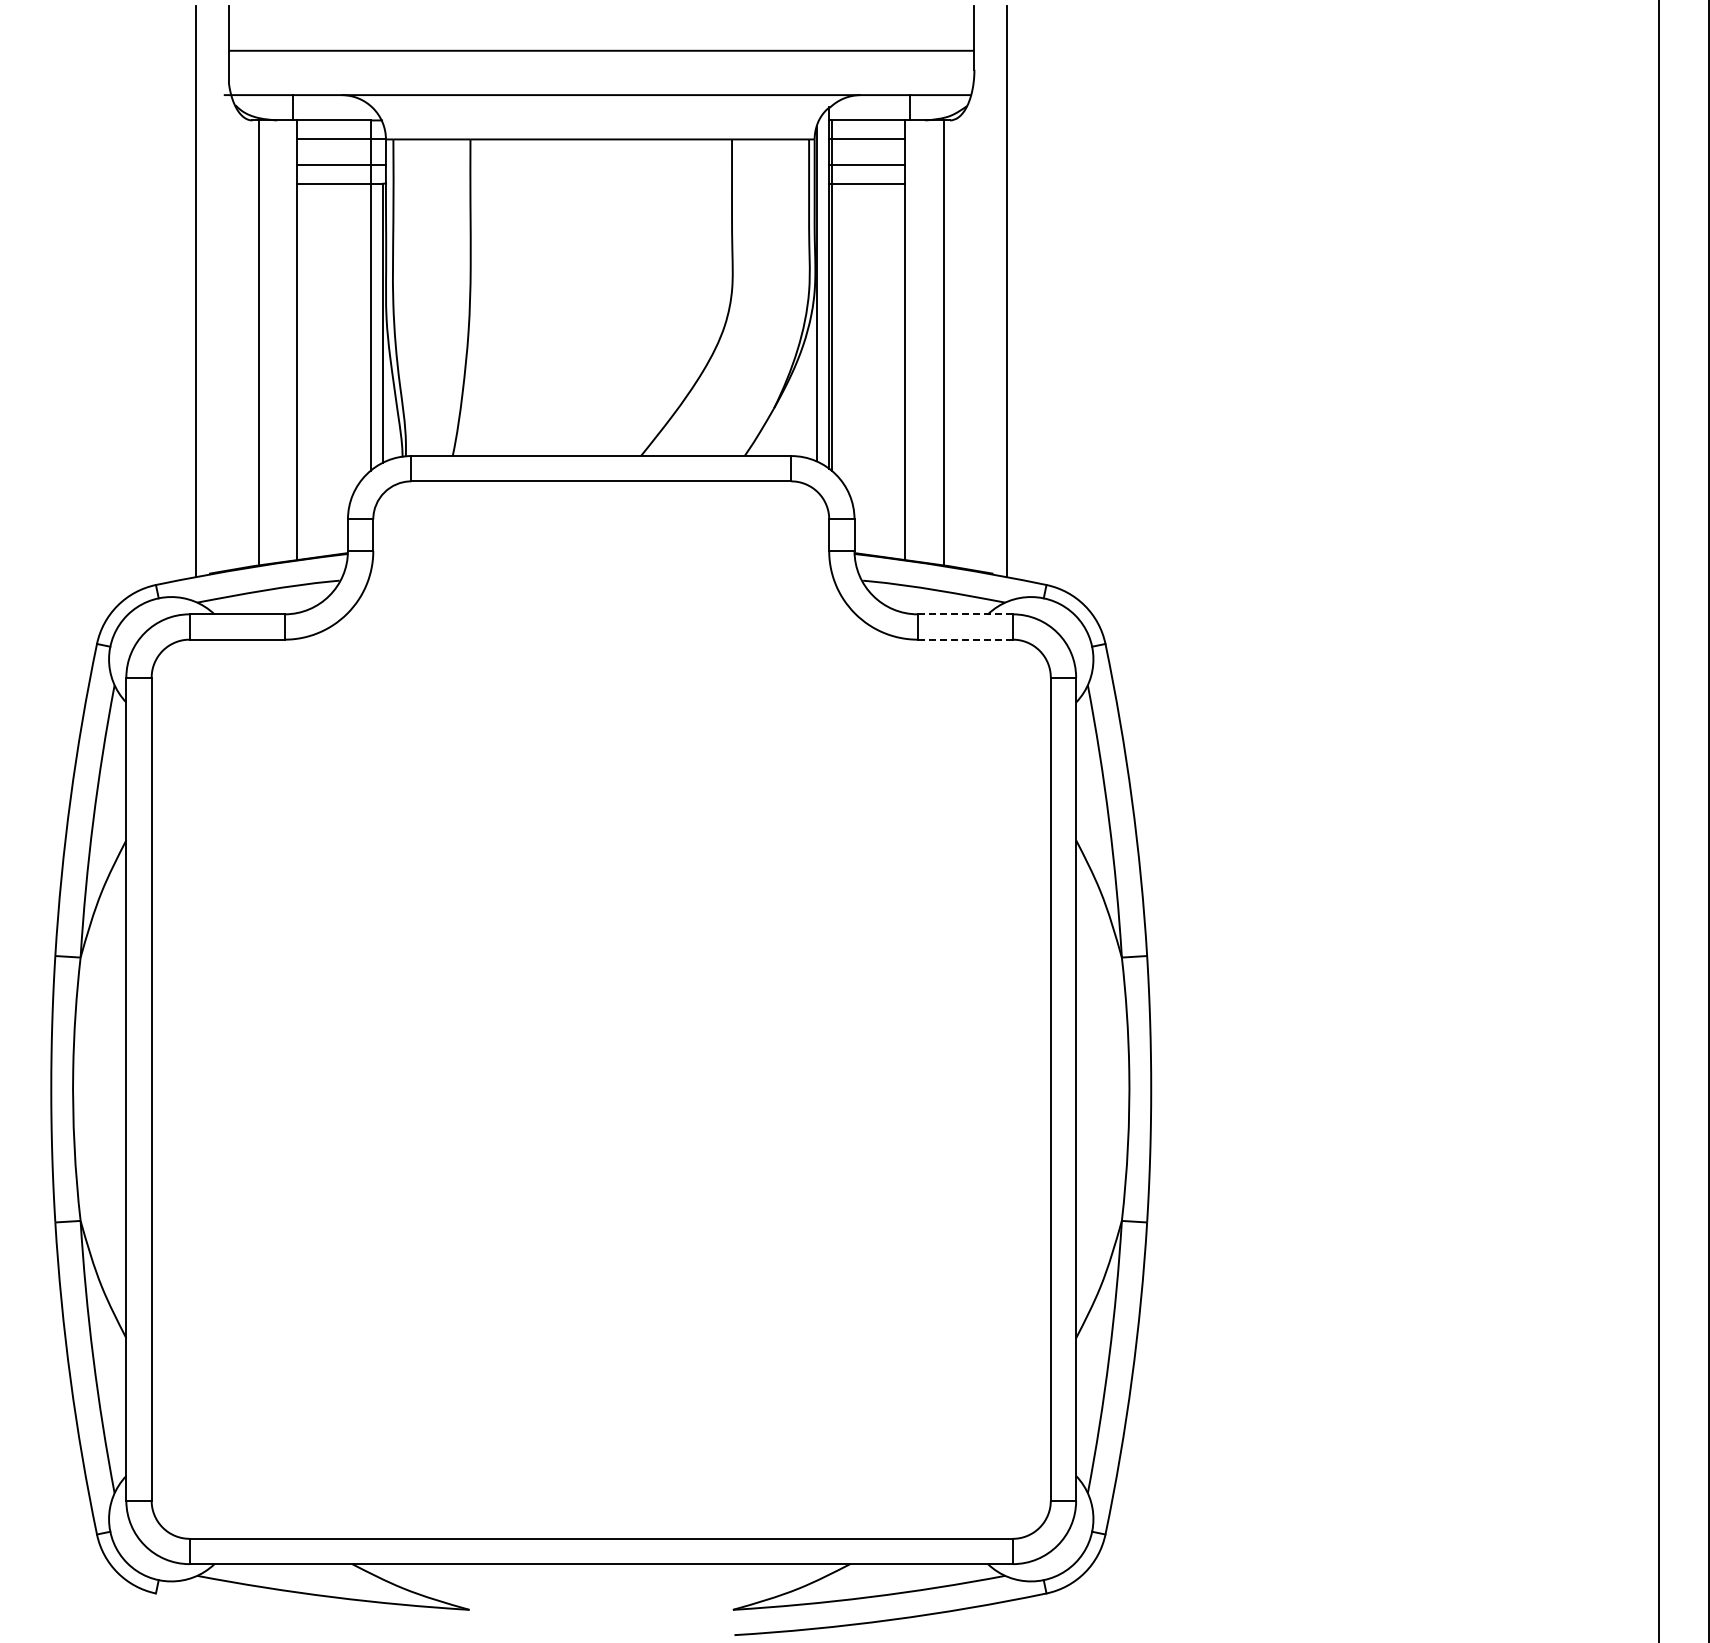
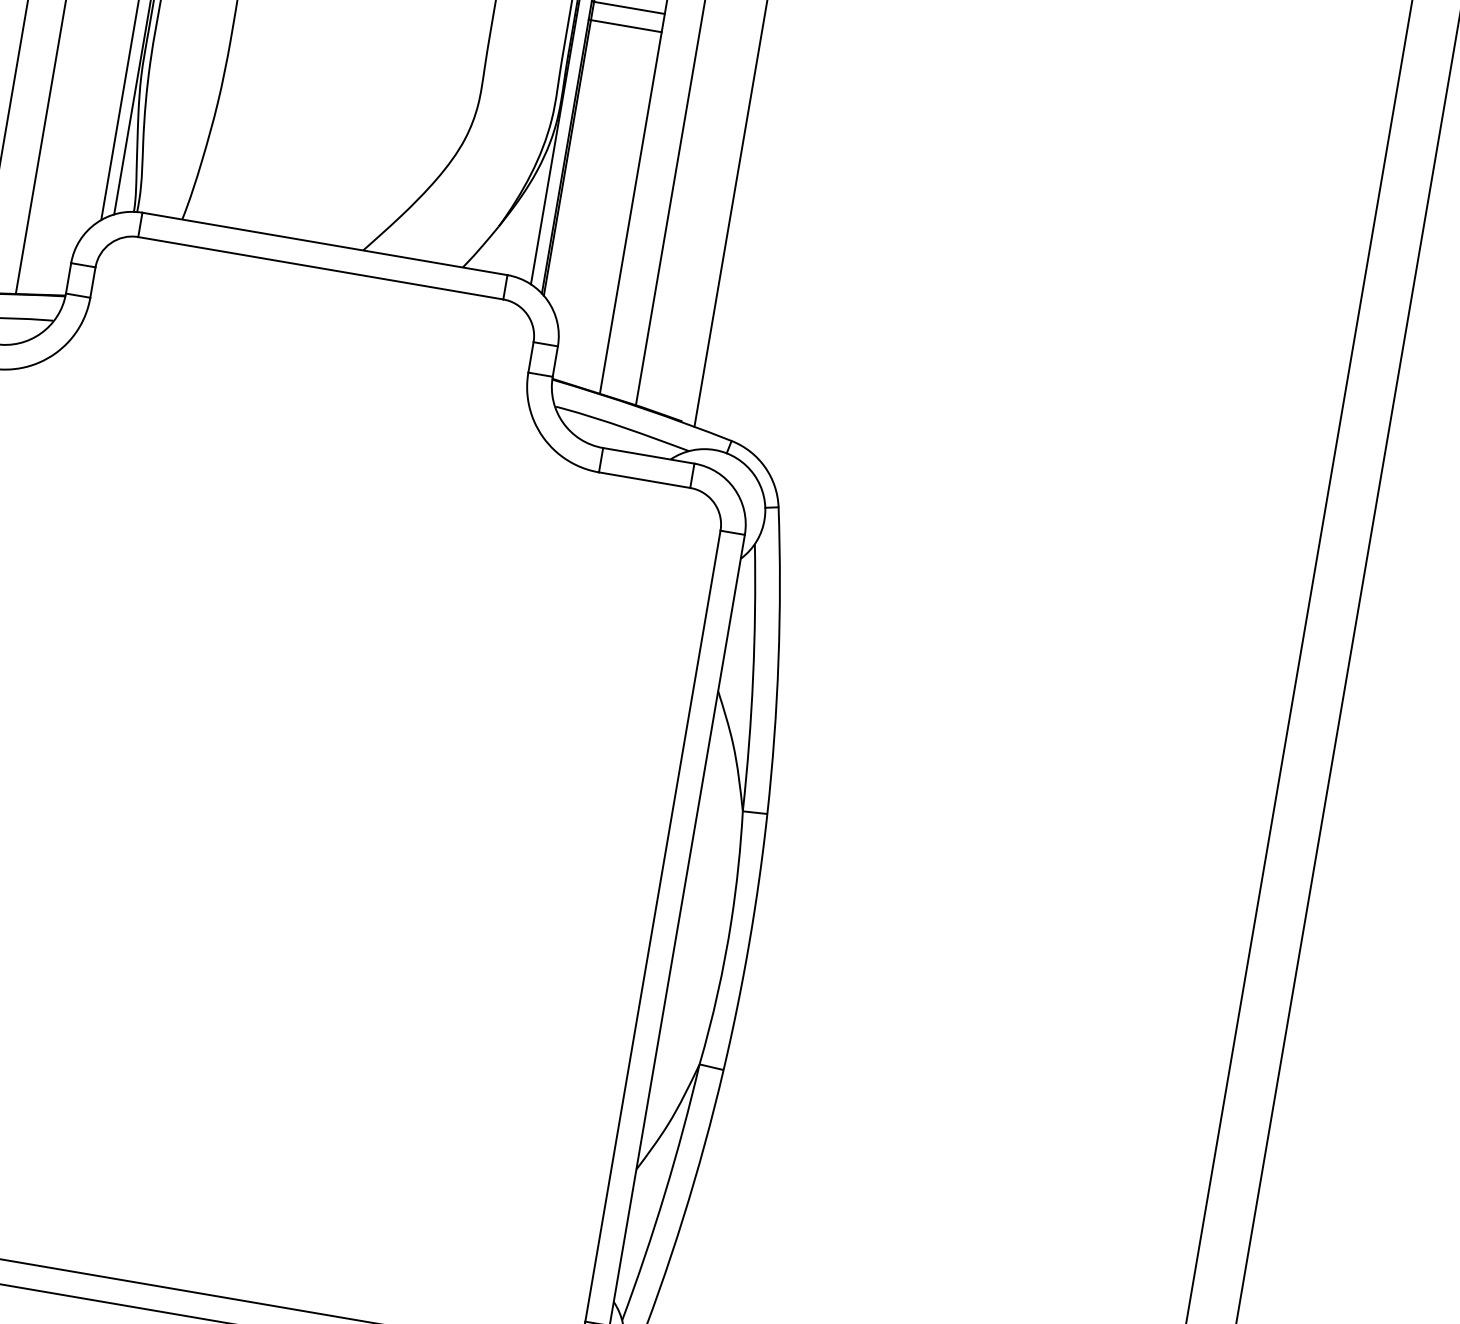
line: (965, 614) -> (648, 456), dashed -> solid
line: (964, 639) -> (643, 479), dashed -> solid

